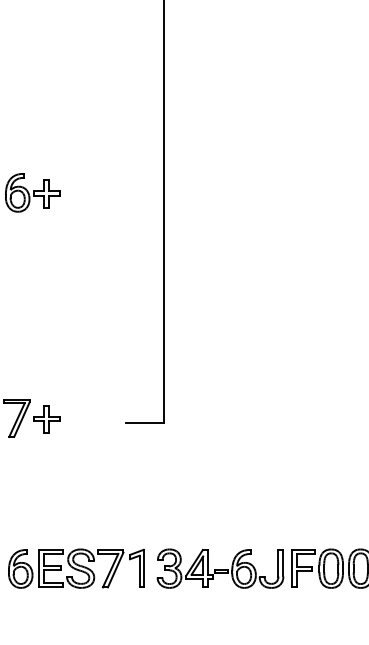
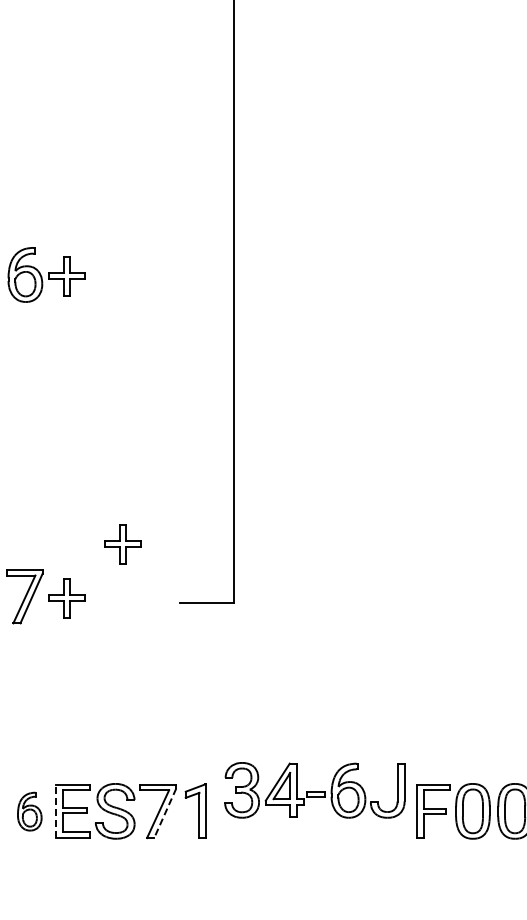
part: (85, 381) -> (122, 544), added
part: (20, 568) -> (29, 811), size x0.7
line: (39, 568) -> (56, 811), solid -> dashed
part: (220, 568) -> (314, 790), moved
line: (115, 570) -> (165, 813), solid -> dashed

